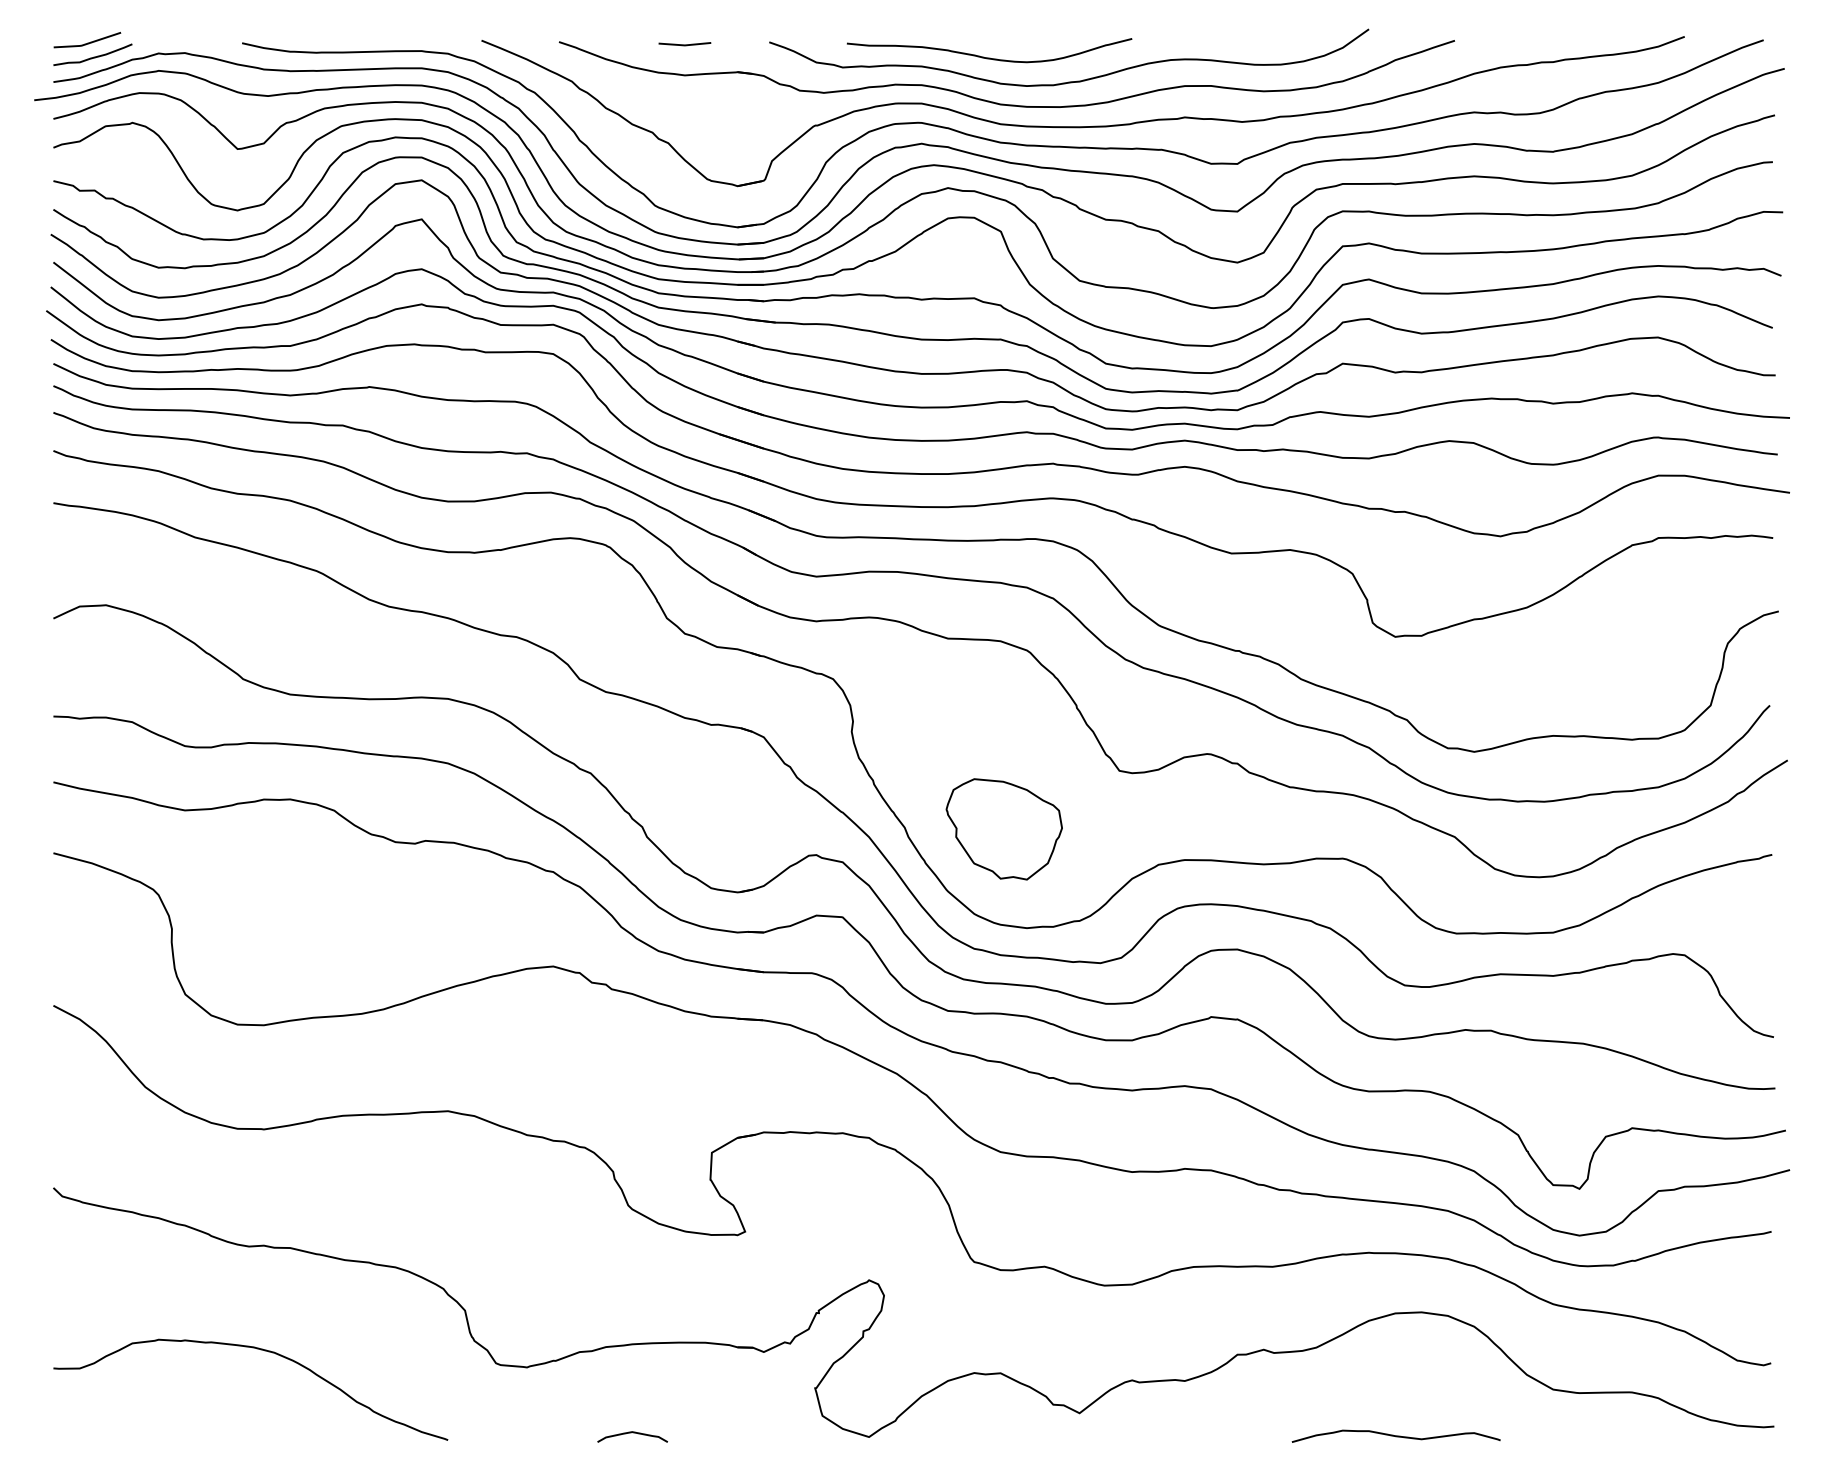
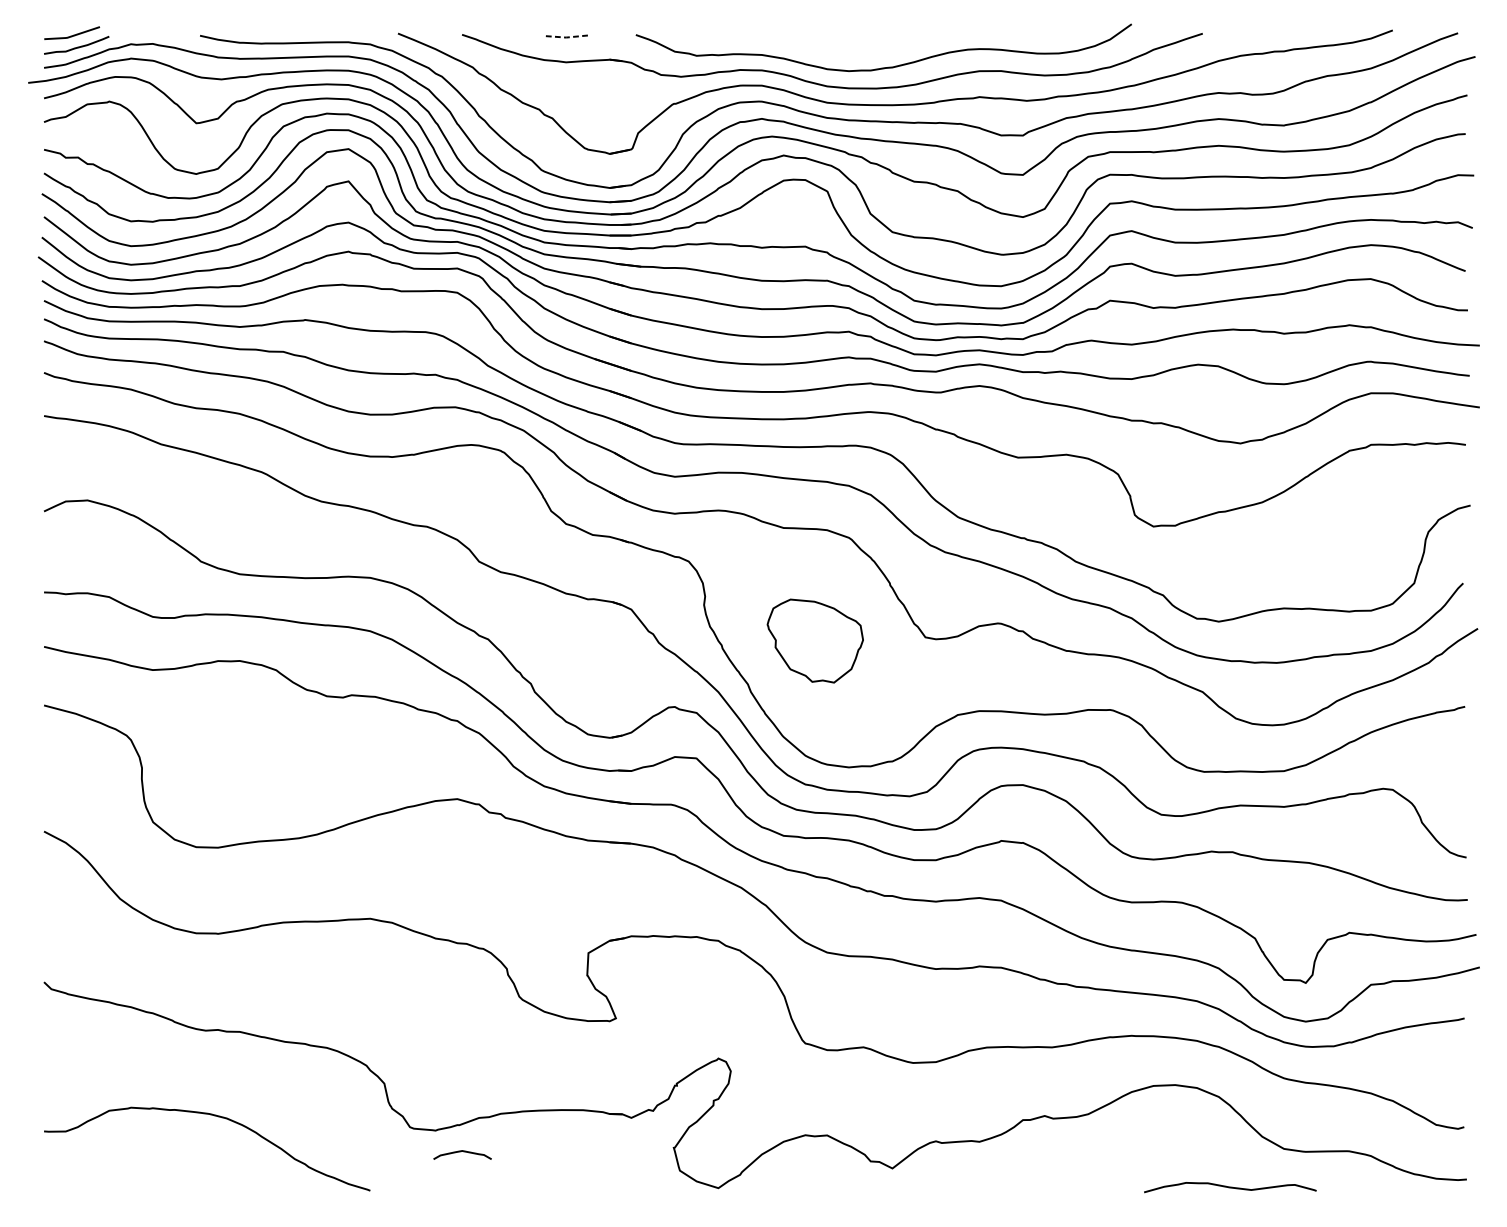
line: (684, 45) -> (565, 37), solid -> dashed
curve: (989, 57) -> (817, 47), removed
part: (1003, 829) -> (814, 641), moved
curve: (631, 1433) -> (461, 1152), moved
curve: (1395, 1435) -> (1229, 1186), moved

